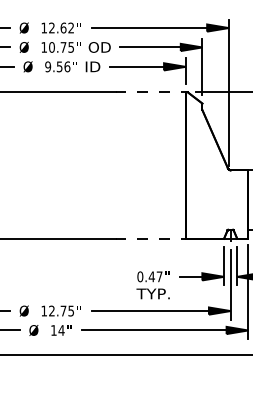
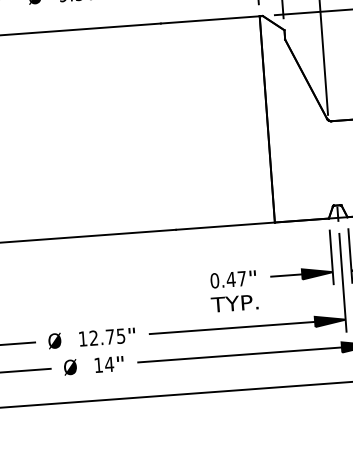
line: (151, 92) -> (211, 19), dashed -> solid
line: (151, 238) -> (226, 225), dashed -> solid

